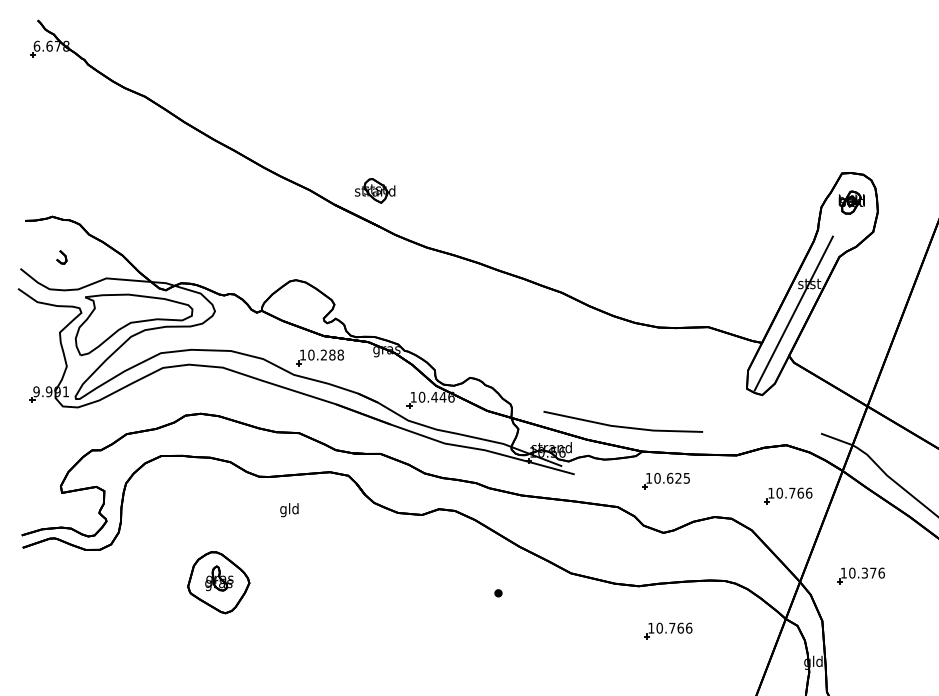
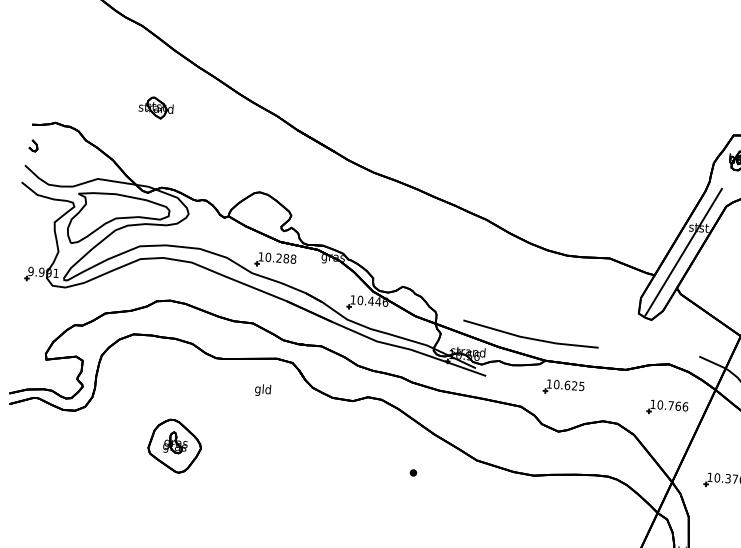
part: (375, 190) -> (156, 107), moved
part: (61, 257) -> (33, 145), moved
text: (289, 510) -> (263, 390), moved
part: (668, 630) -> (556, 515), removed

